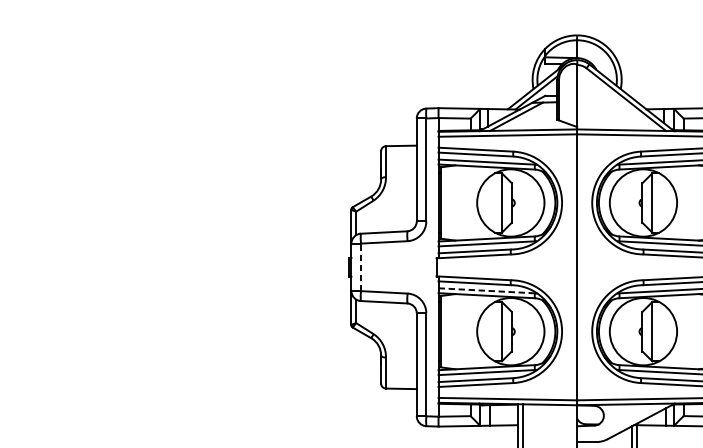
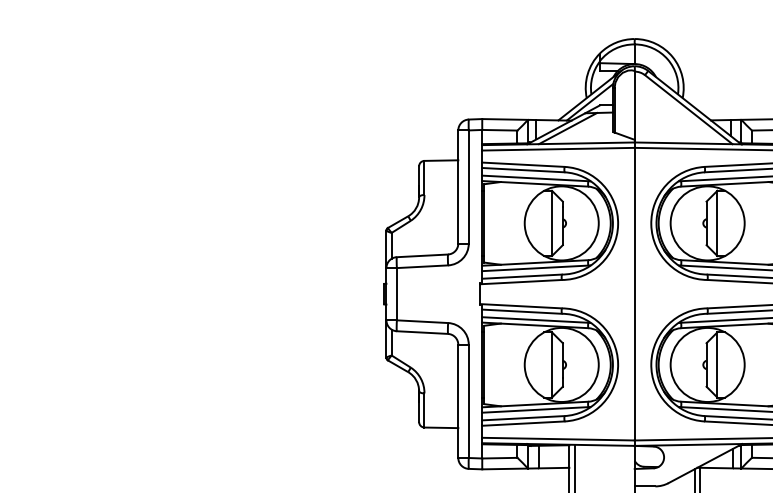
line: (360, 266) -> (396, 293), dashed -> solid
line: (486, 290) -> (534, 319), dashed -> solid

